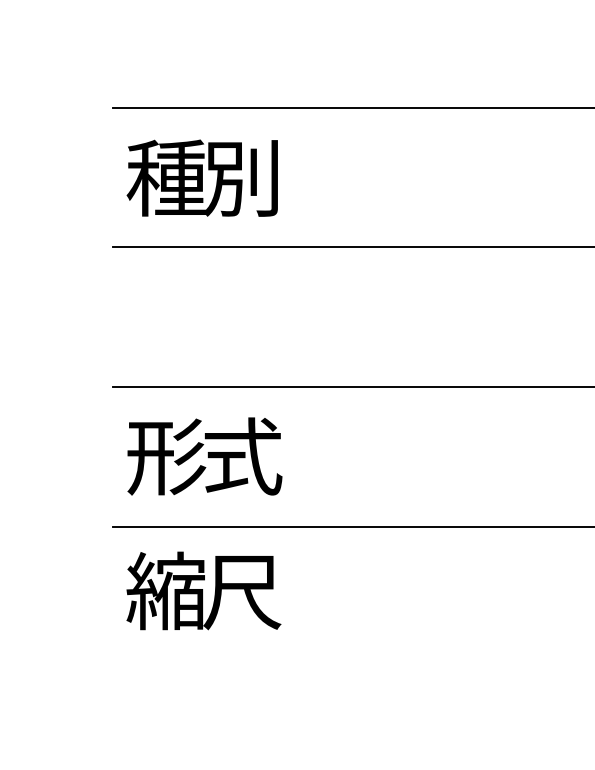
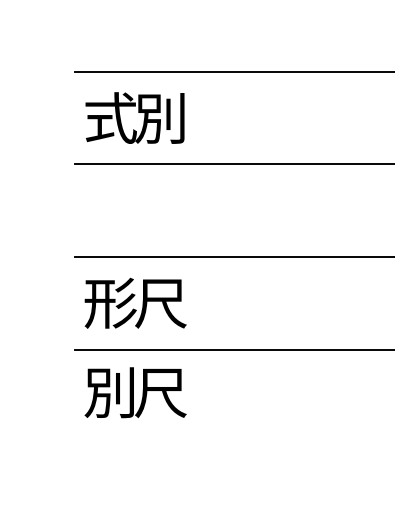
text: (166, 176) -> (110, 117), 種 -> 式
text: (243, 455) -> (161, 302), 式 -> 尺
text: (166, 591) -> (110, 392), 縮 -> 別

